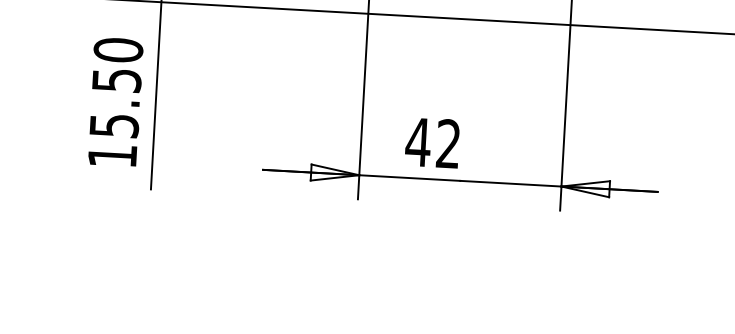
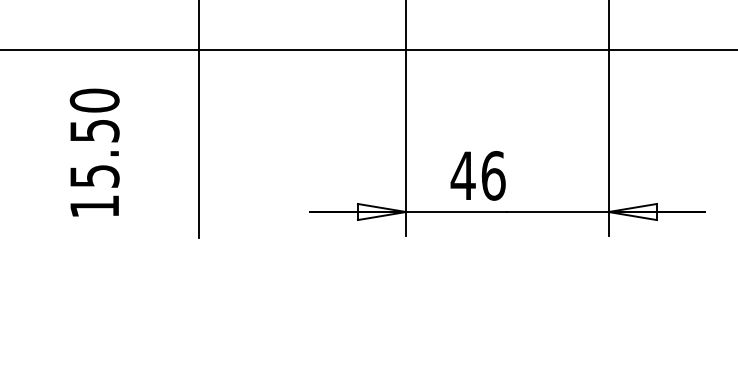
text: (115, 101) -> (94, 152), moved
text: (448, 143) -> (493, 175), 42 -> 46

